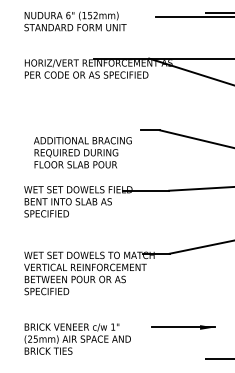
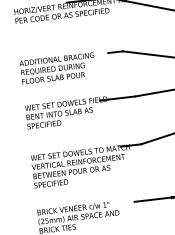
text: (82, 152) -> (57, 68), moved

